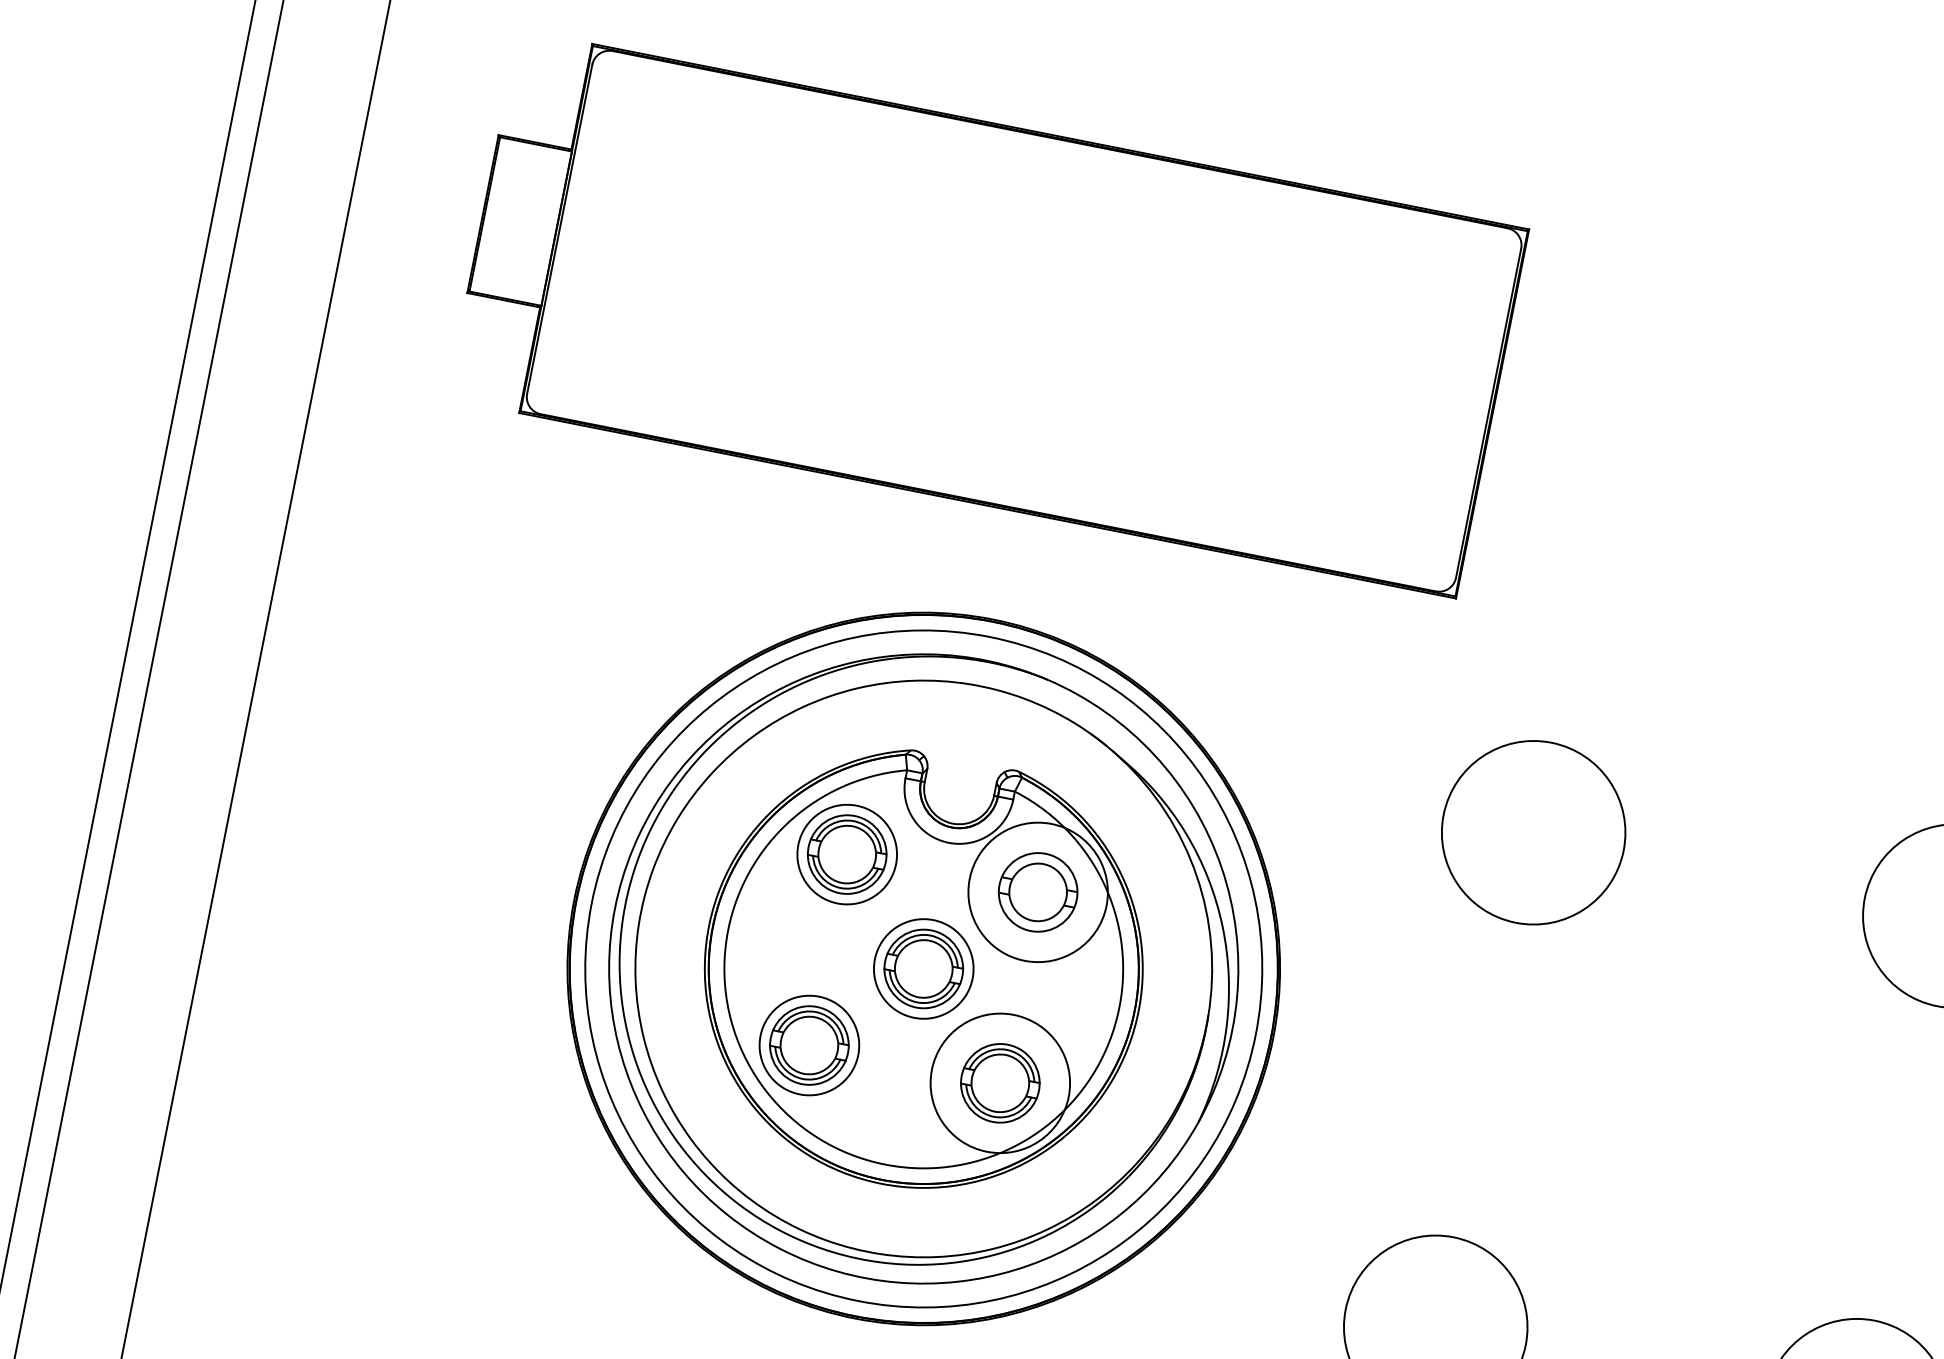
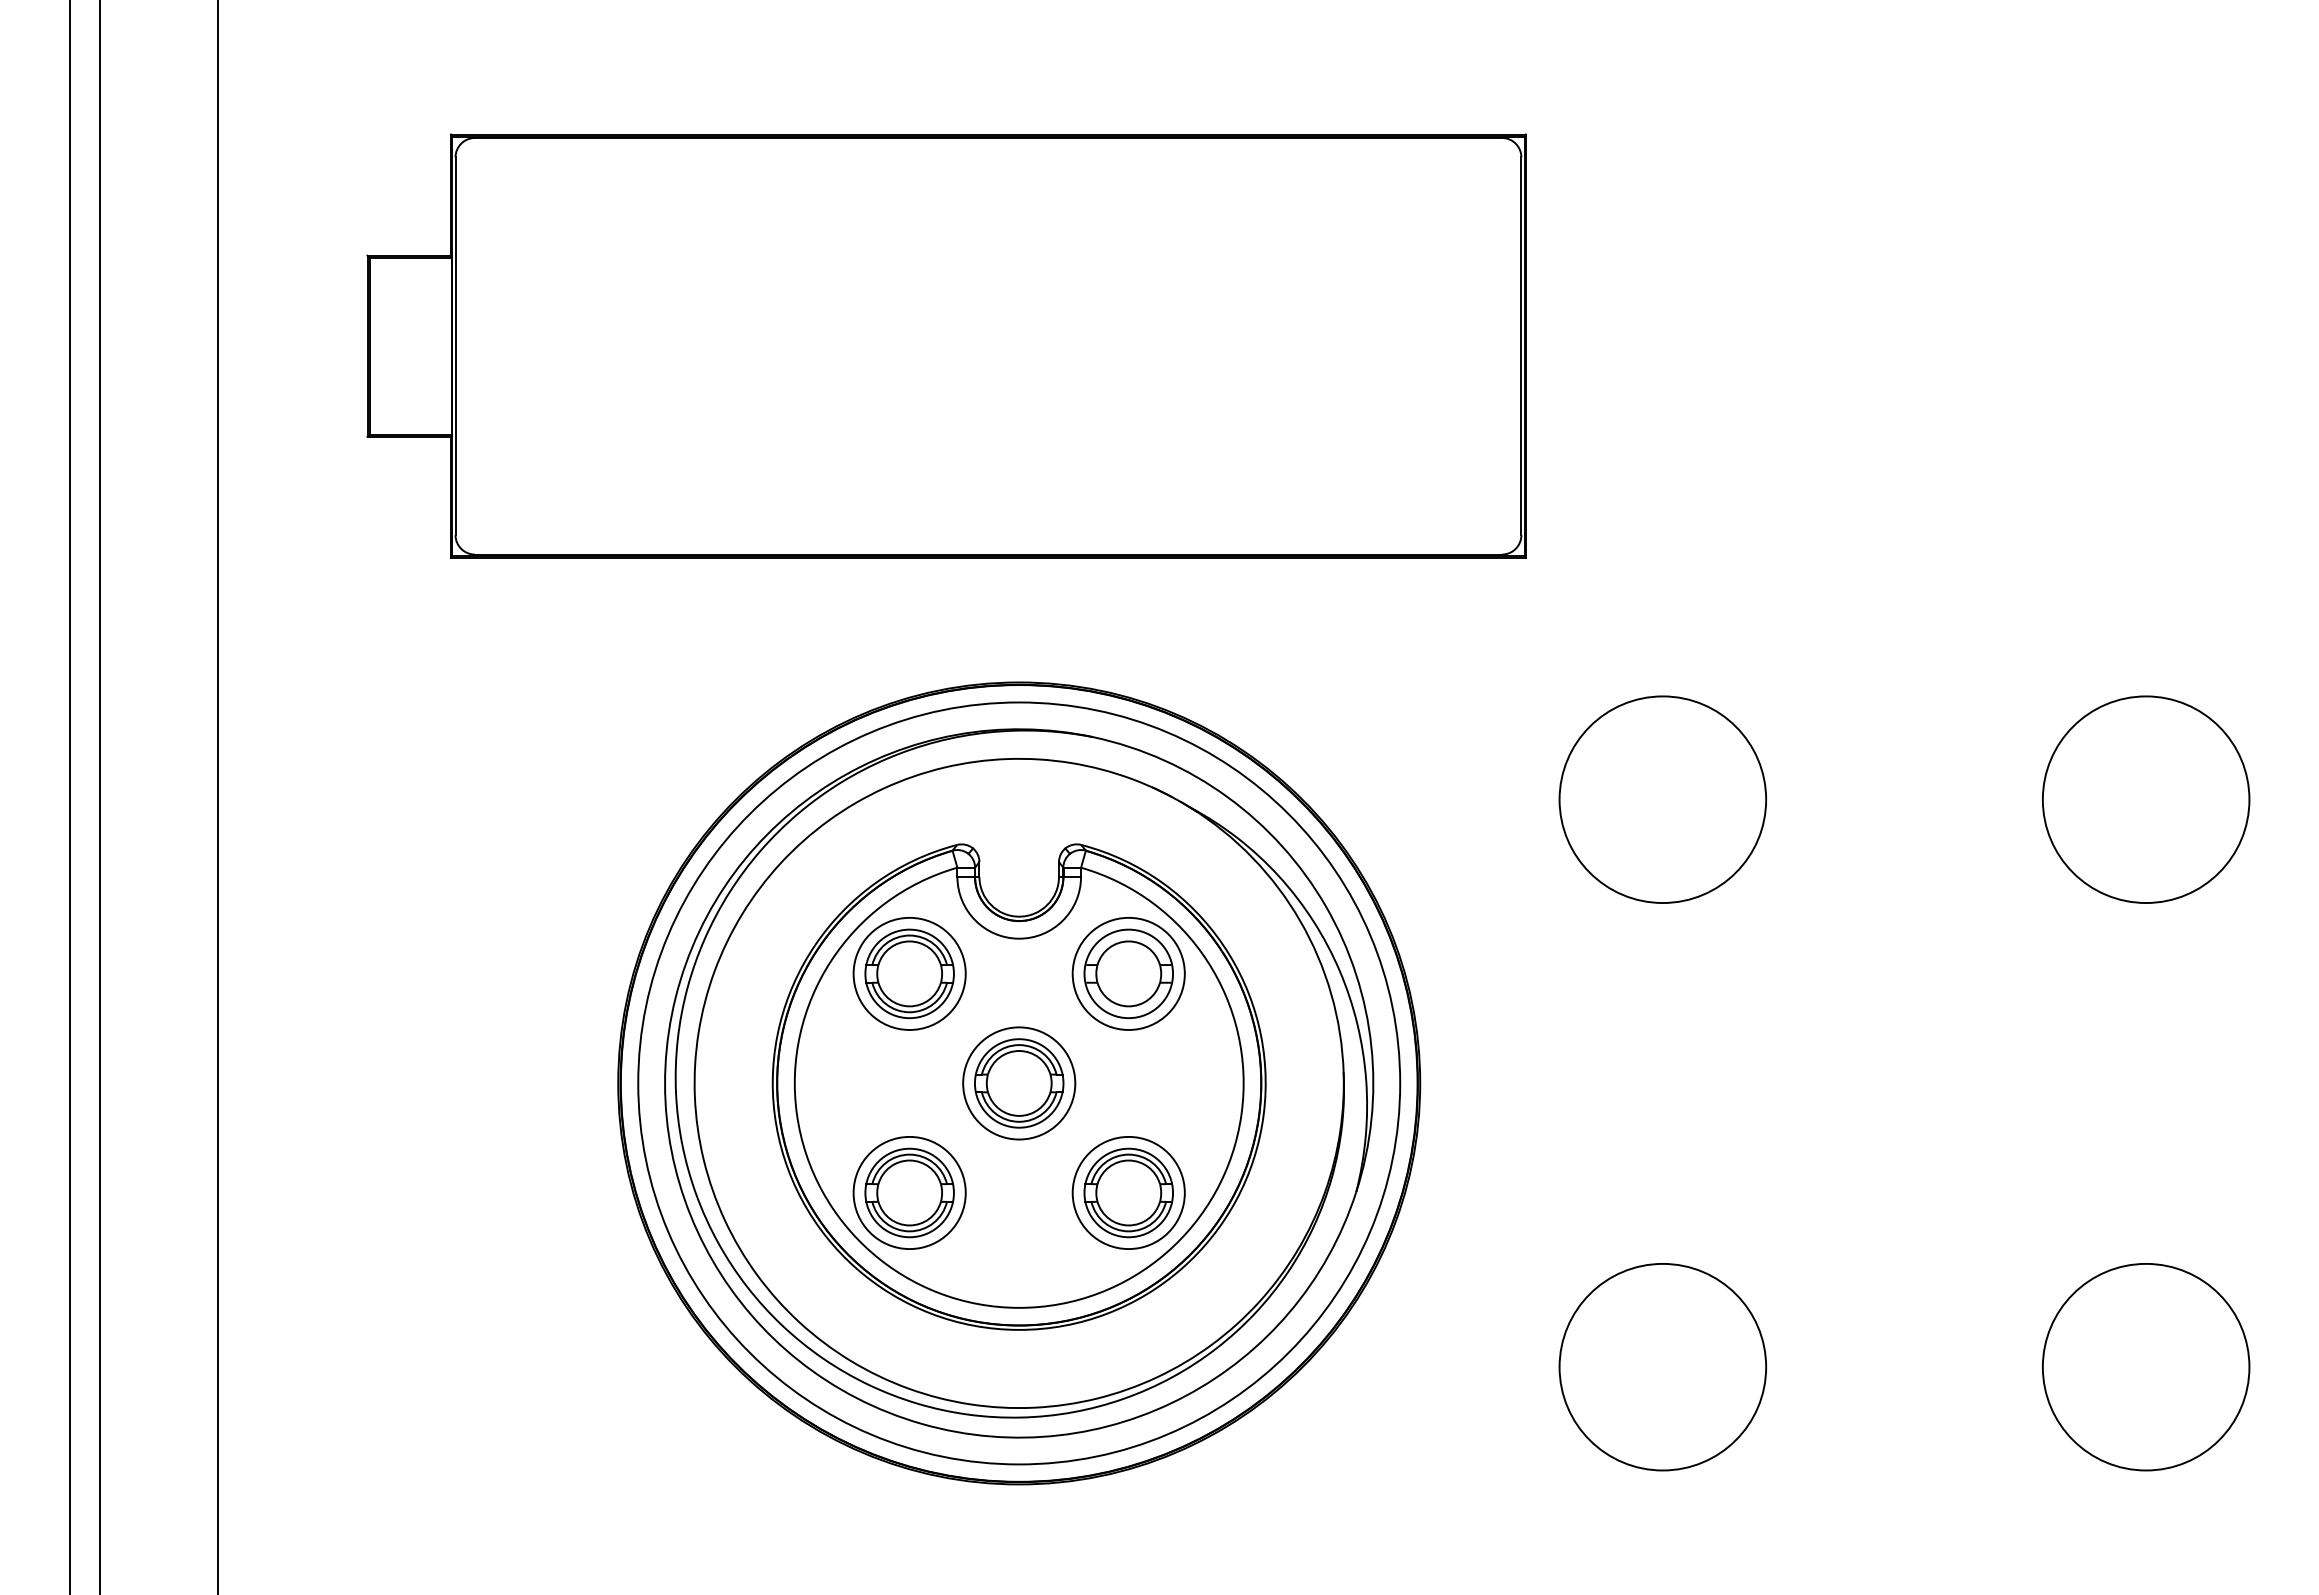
circle: (1037, 892) -> (1128, 973), size x0.71
circle: (1000, 1082) -> (1128, 1192), size x0.71

